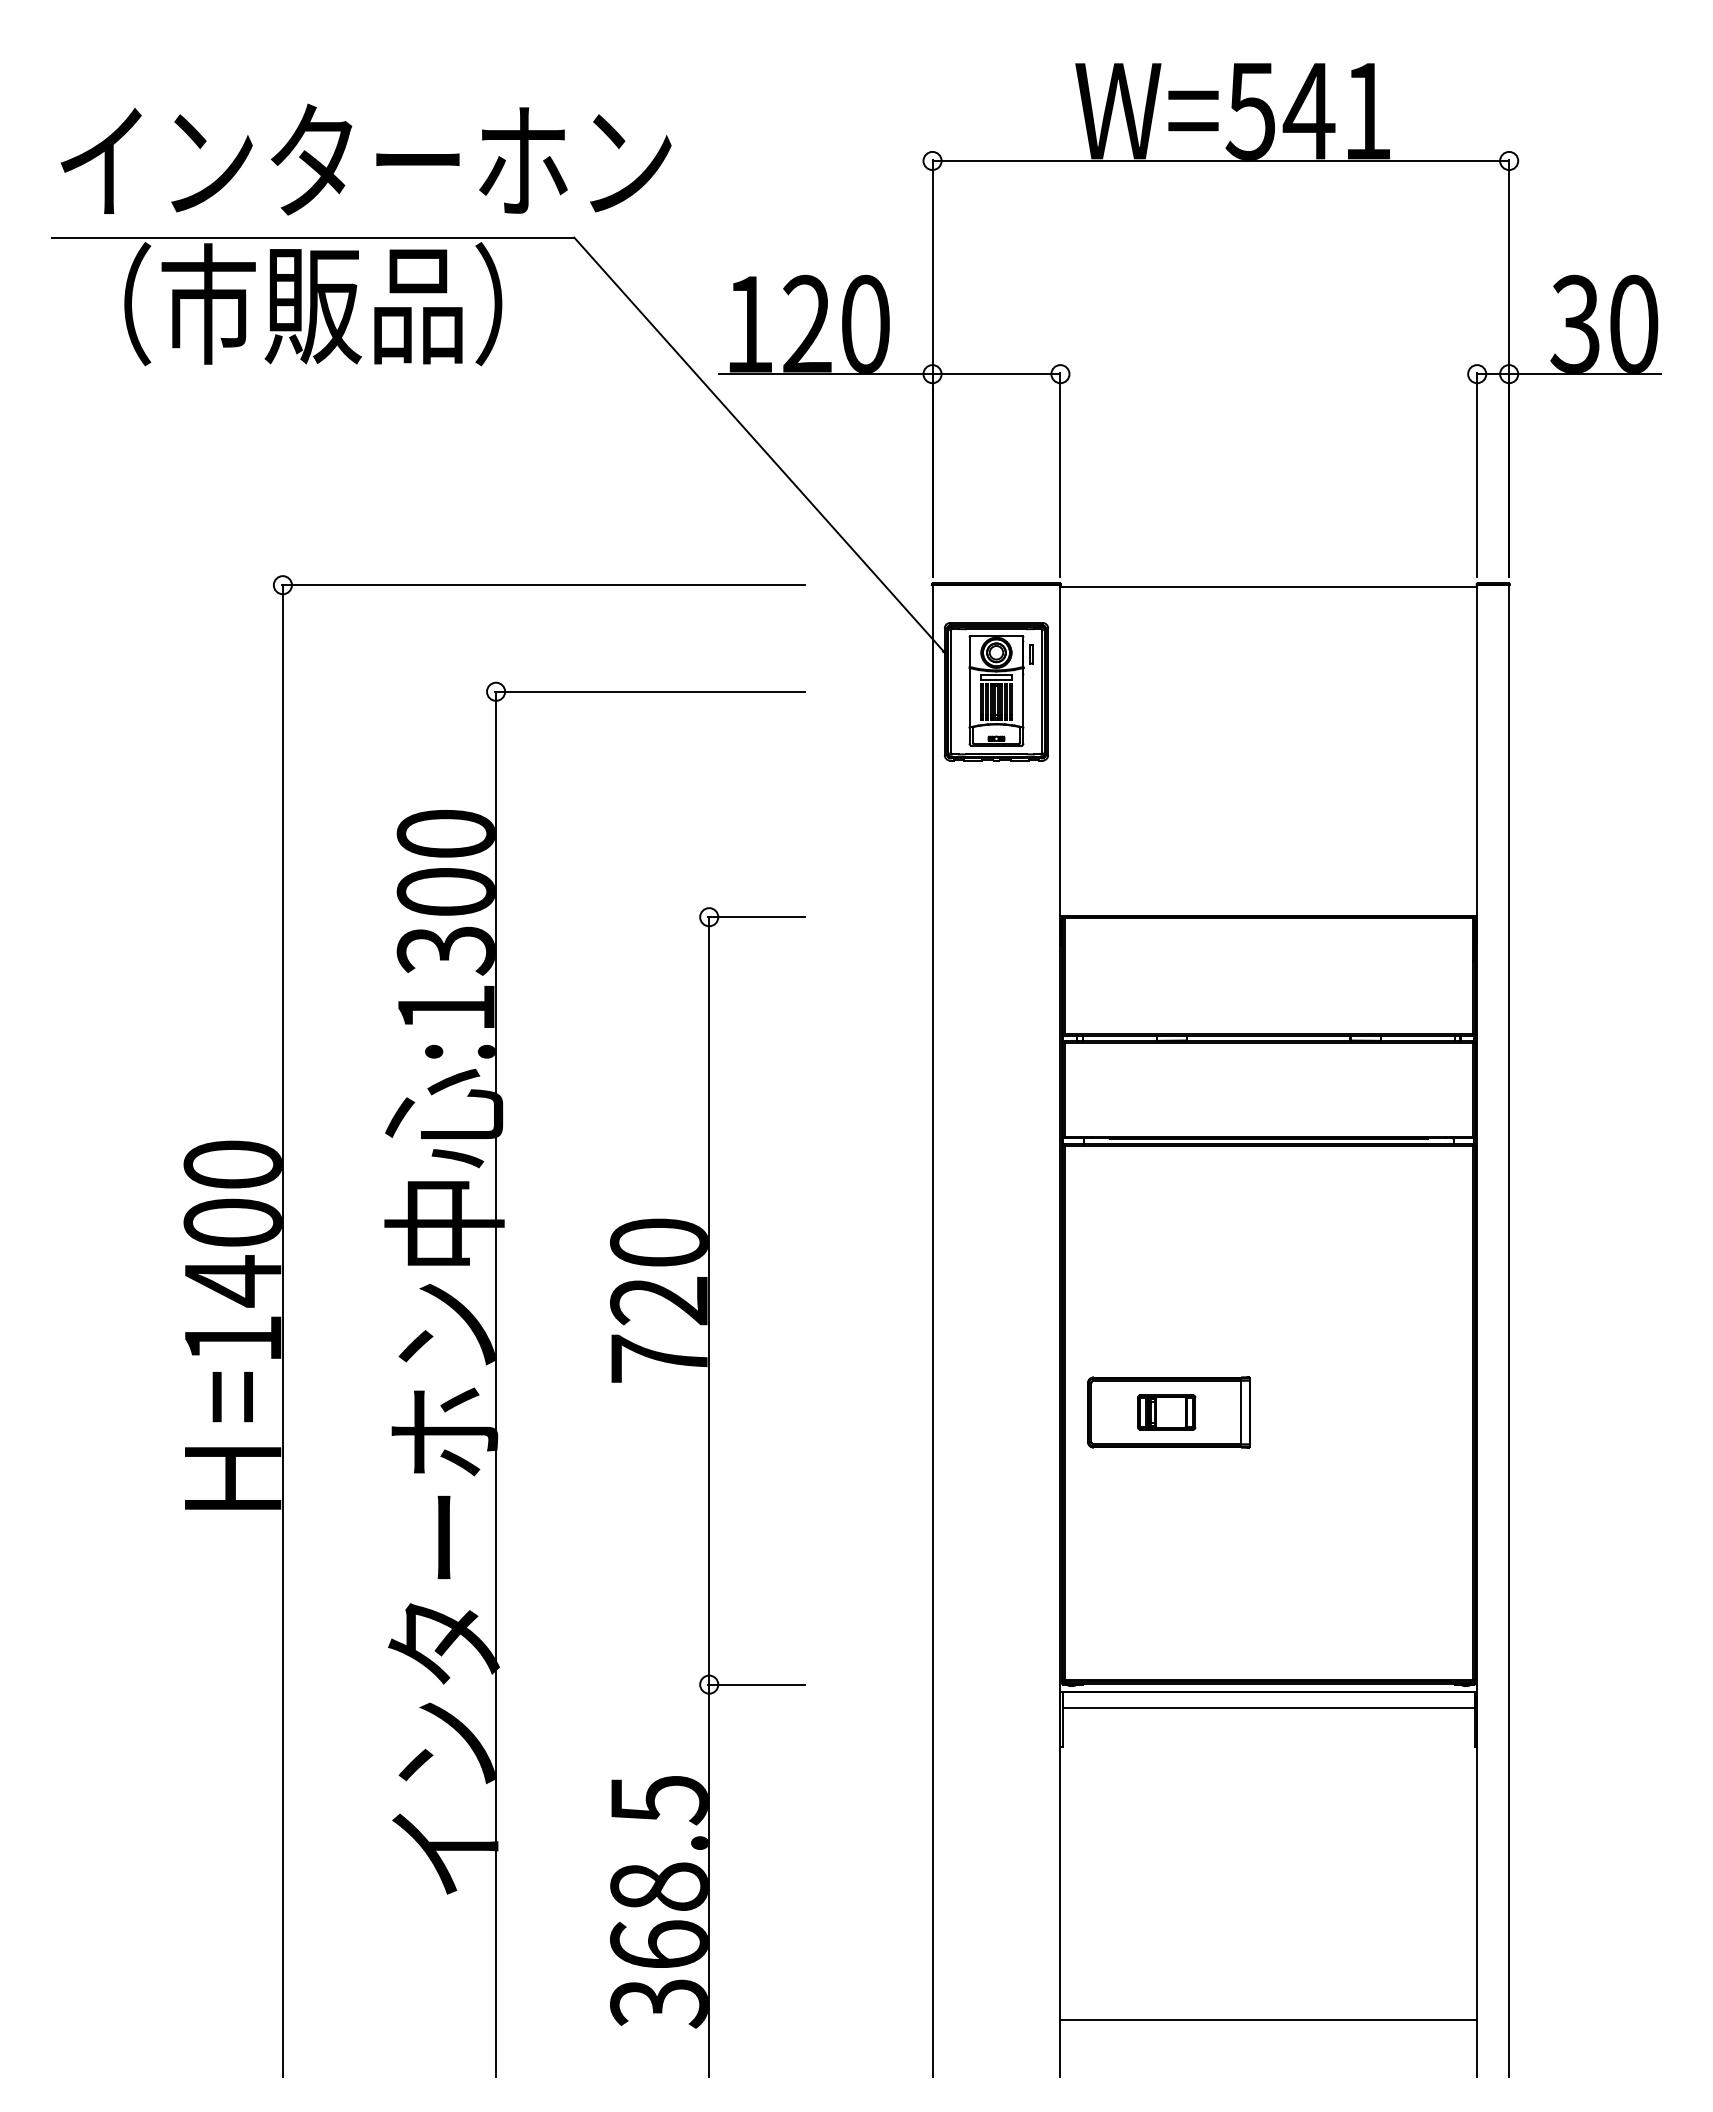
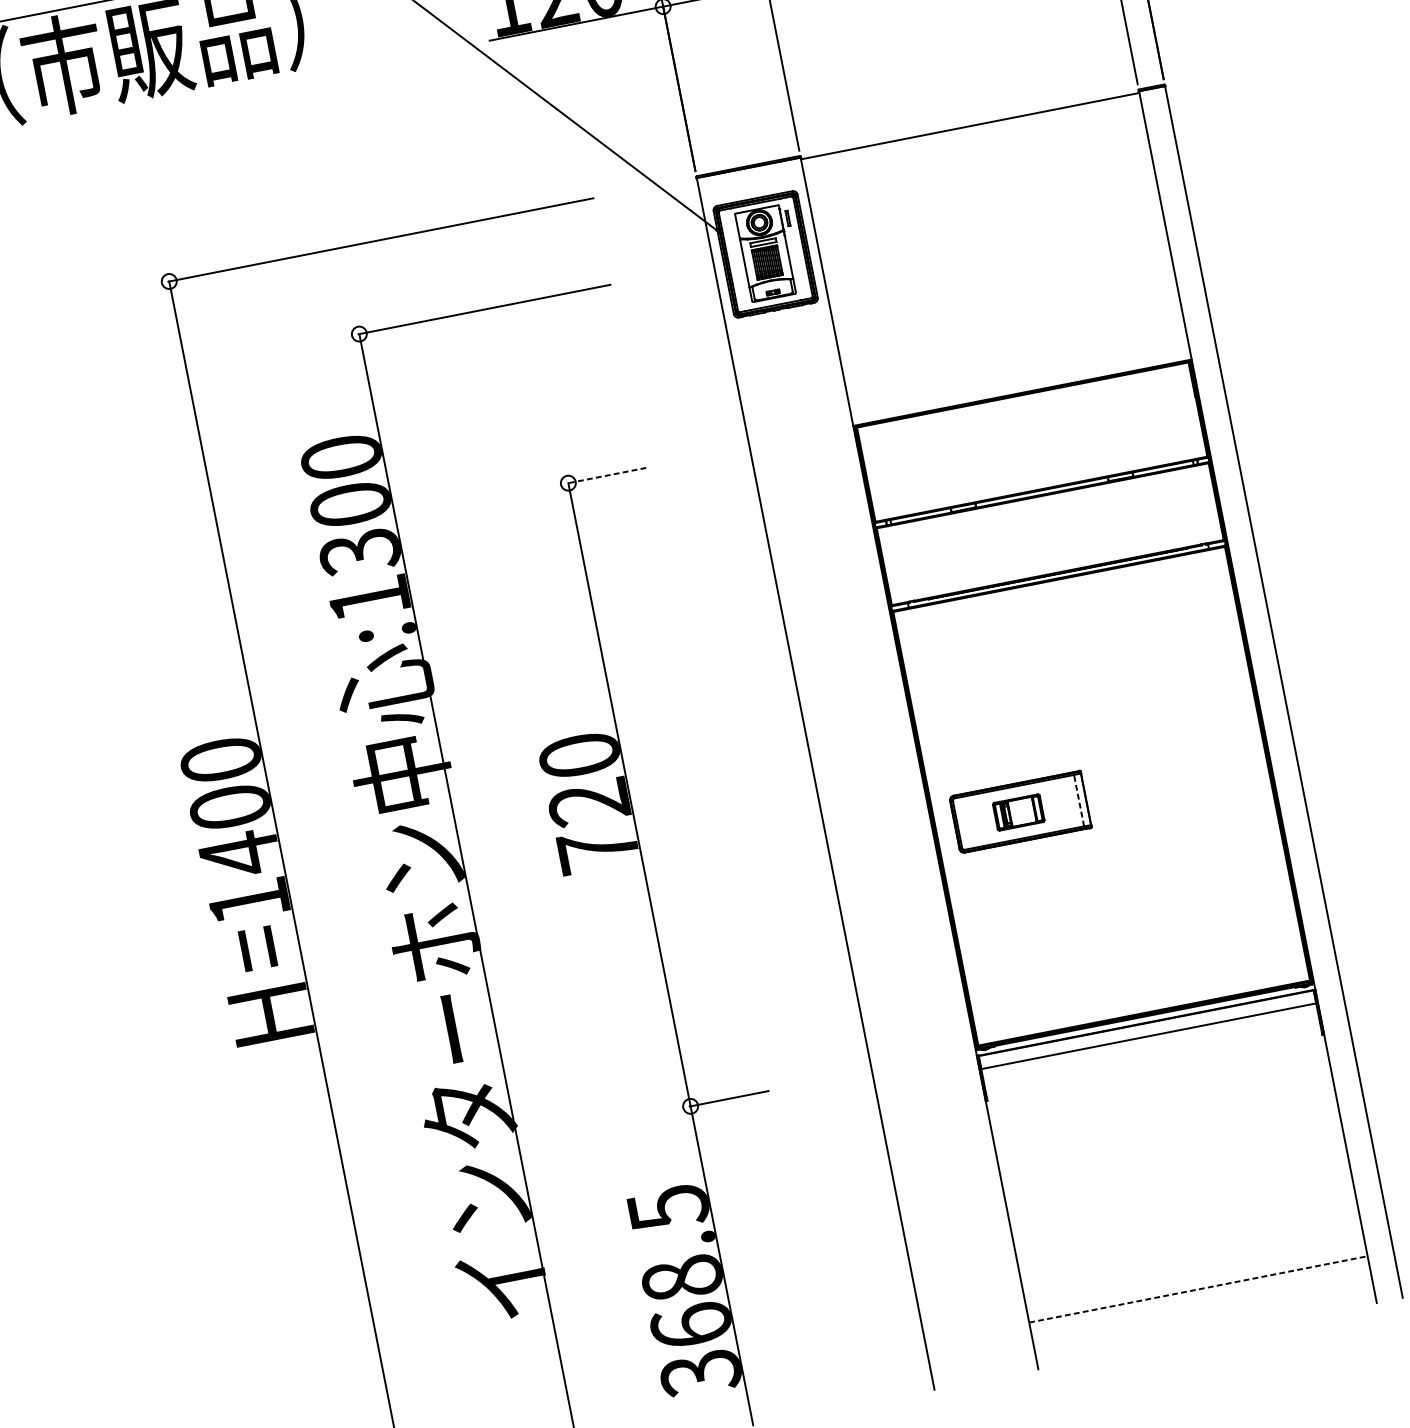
line: (756, 917) -> (606, 475), solid -> dashed
line: (1241, 1412) -> (1079, 800), solid -> dashed
line: (1269, 2019) -> (1198, 1289), solid -> dashed

